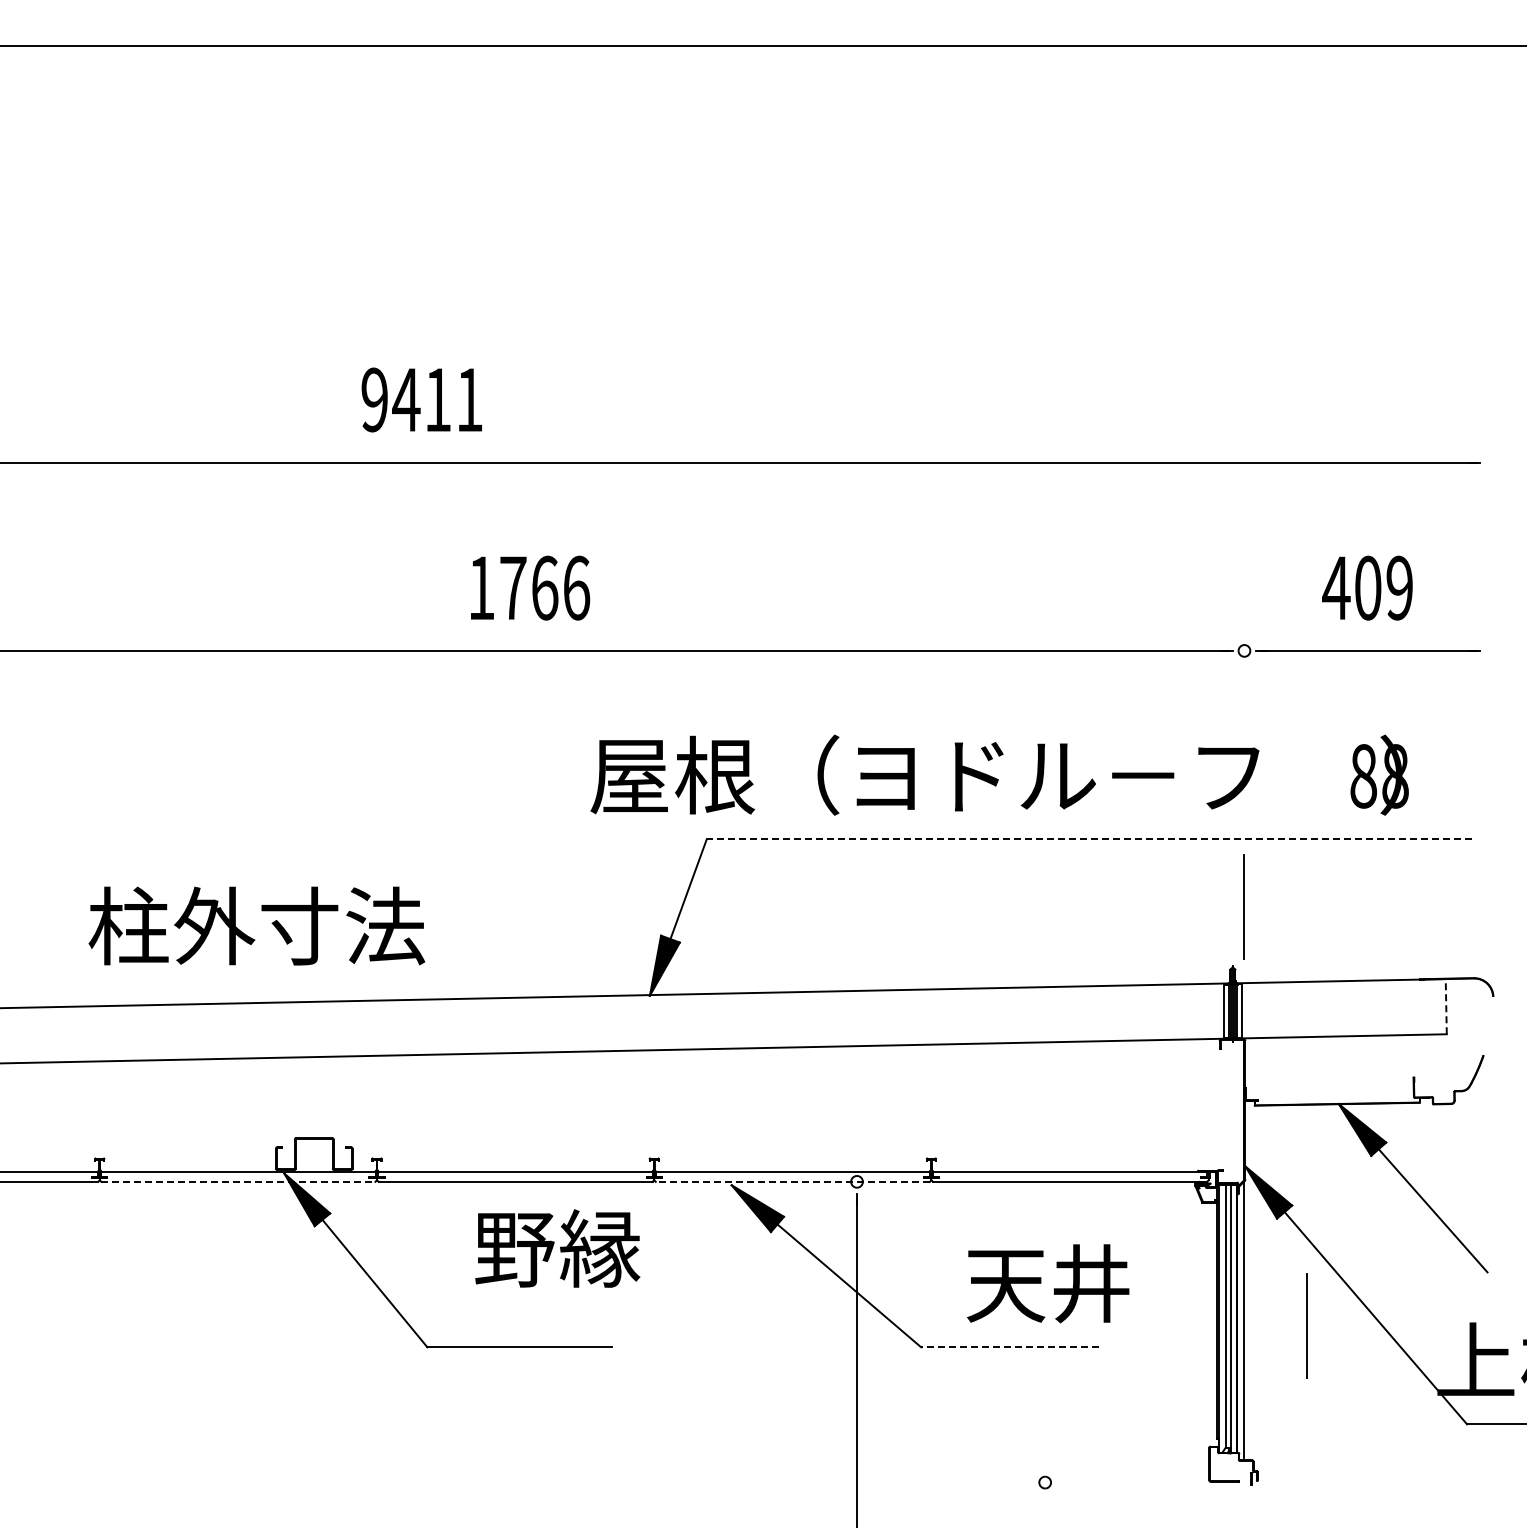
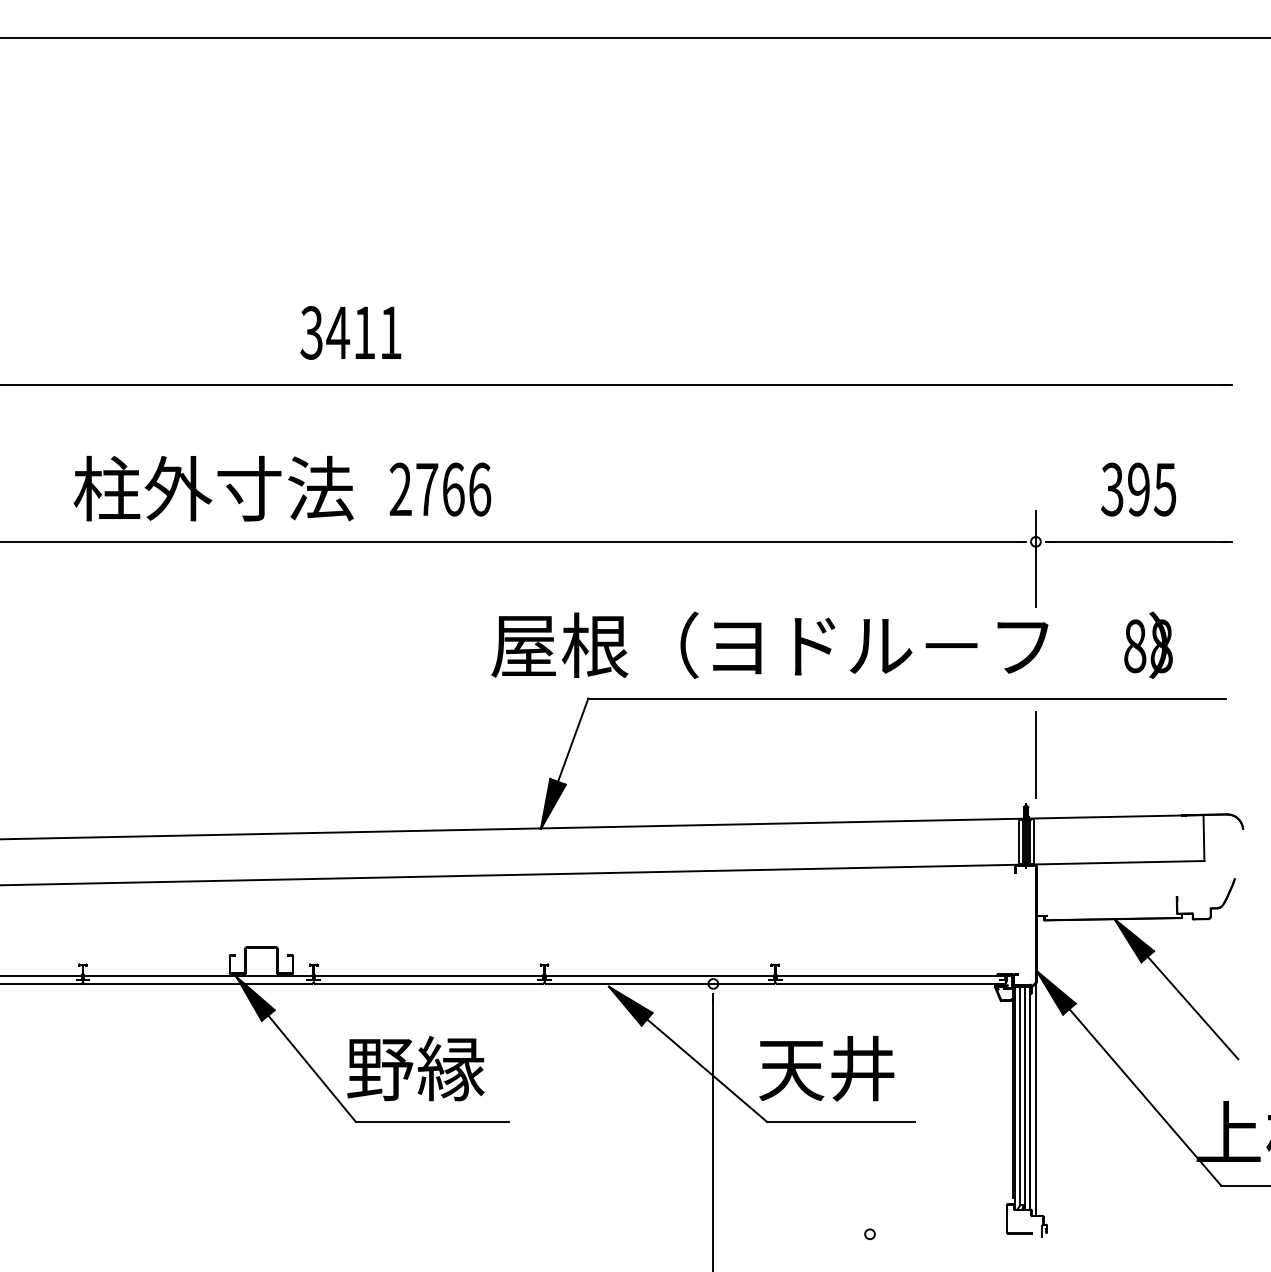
text: (374, 399) -> (311, 332), 9411 -> 3411
text: (481, 587) -> (400, 489), 1766 -> 2766
text: (1367, 587) -> (1138, 489), 409 -> 395
line: (1244, 670) -> (1035, 558), added
line: (1089, 839) -> (906, 698), dashed -> solid
text: (256, 925) -> (213, 488), moved
line: (1446, 1006) -> (1204, 837), dashed -> solid
line: (238, 1181) -> (198, 983), dashed -> solid
line: (792, 1181) -> (659, 983), dashed -> solid
text: (557, 1248) -> (415, 1068), moved
text: (1048, 1283) -> (826, 1068), moved
line: (1306, 1325) -> (1087, 1103), removed
line: (1010, 1347) -> (841, 1121), dashed -> solid

